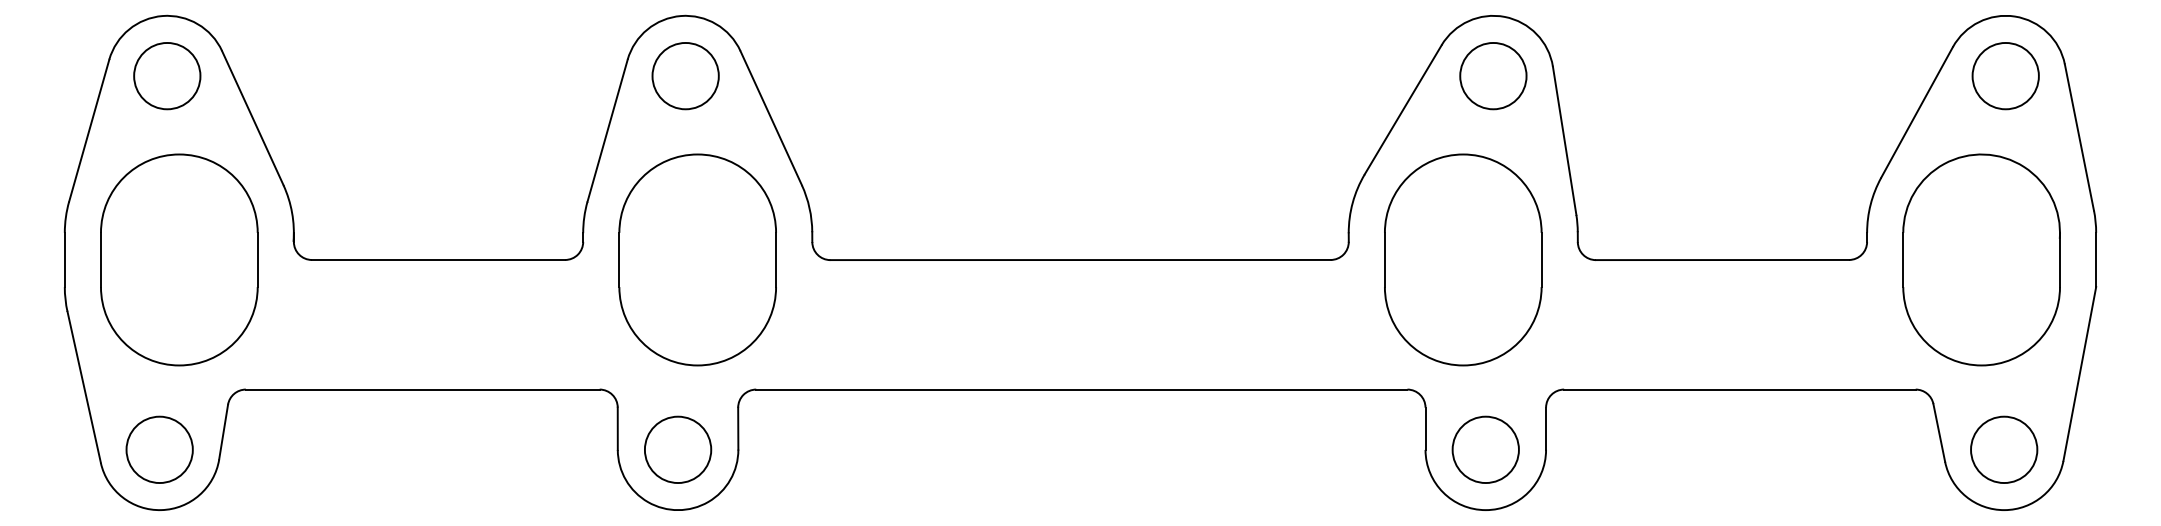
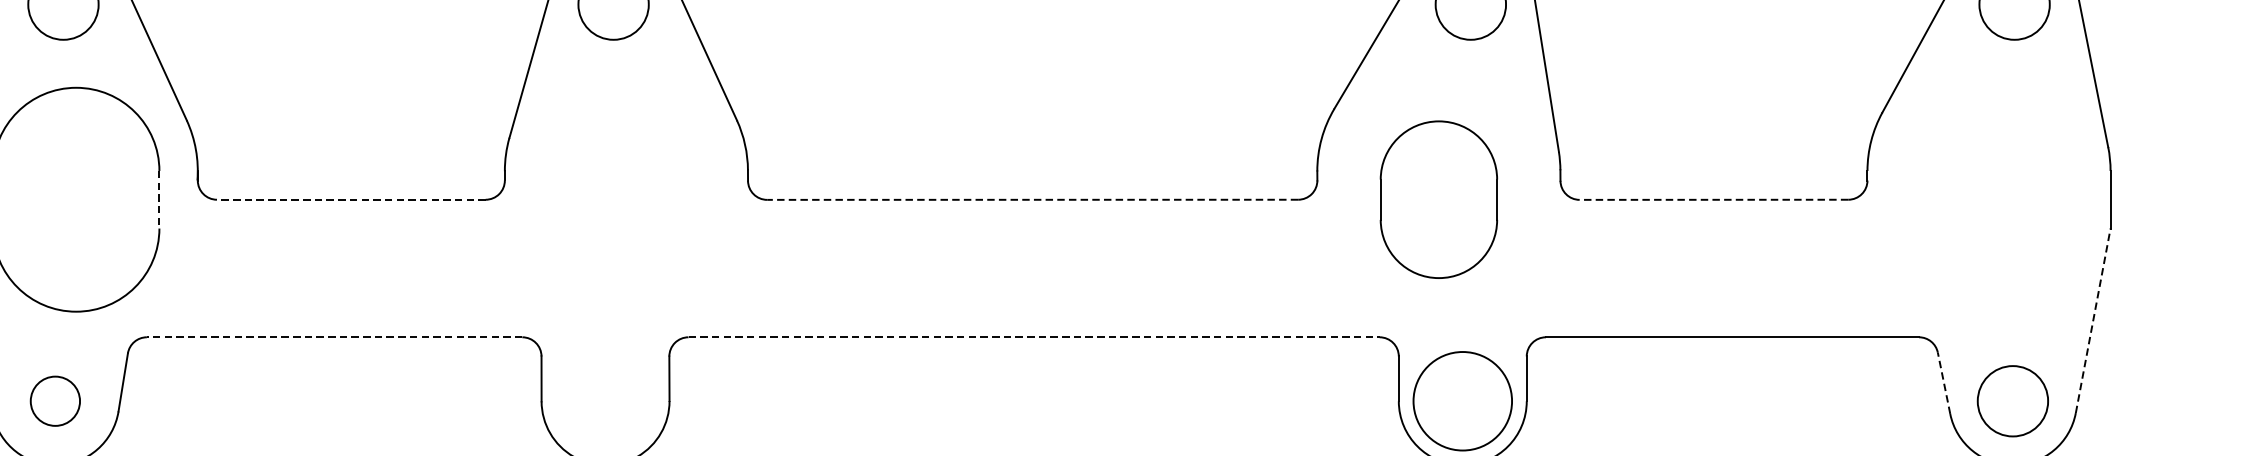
line: (438, 259) -> (351, 199), solid -> dashed
part: (697, 259) -> (626, 199), removed
part: (1463, 259) -> (1439, 199), size x0.7
part: (1981, 259) -> (1988, 199), removed
line: (257, 260) -> (159, 200), solid -> dashed
line: (1080, 260) -> (1032, 200), solid -> dashed
line: (1722, 260) -> (1714, 200), solid -> dashed
line: (2079, 373) -> (2092, 320), solid -> dashed
line: (422, 389) -> (334, 337), solid -> dashed
line: (1081, 389) -> (1033, 337), solid -> dashed
line: (1939, 432) -> (1944, 382), solid -> dashed
circle: (159, 449) -> (55, 400), size x0.7
circle: (678, 449) -> (606, 400), removed
circle: (1485, 449) -> (1462, 400), size x1.4

